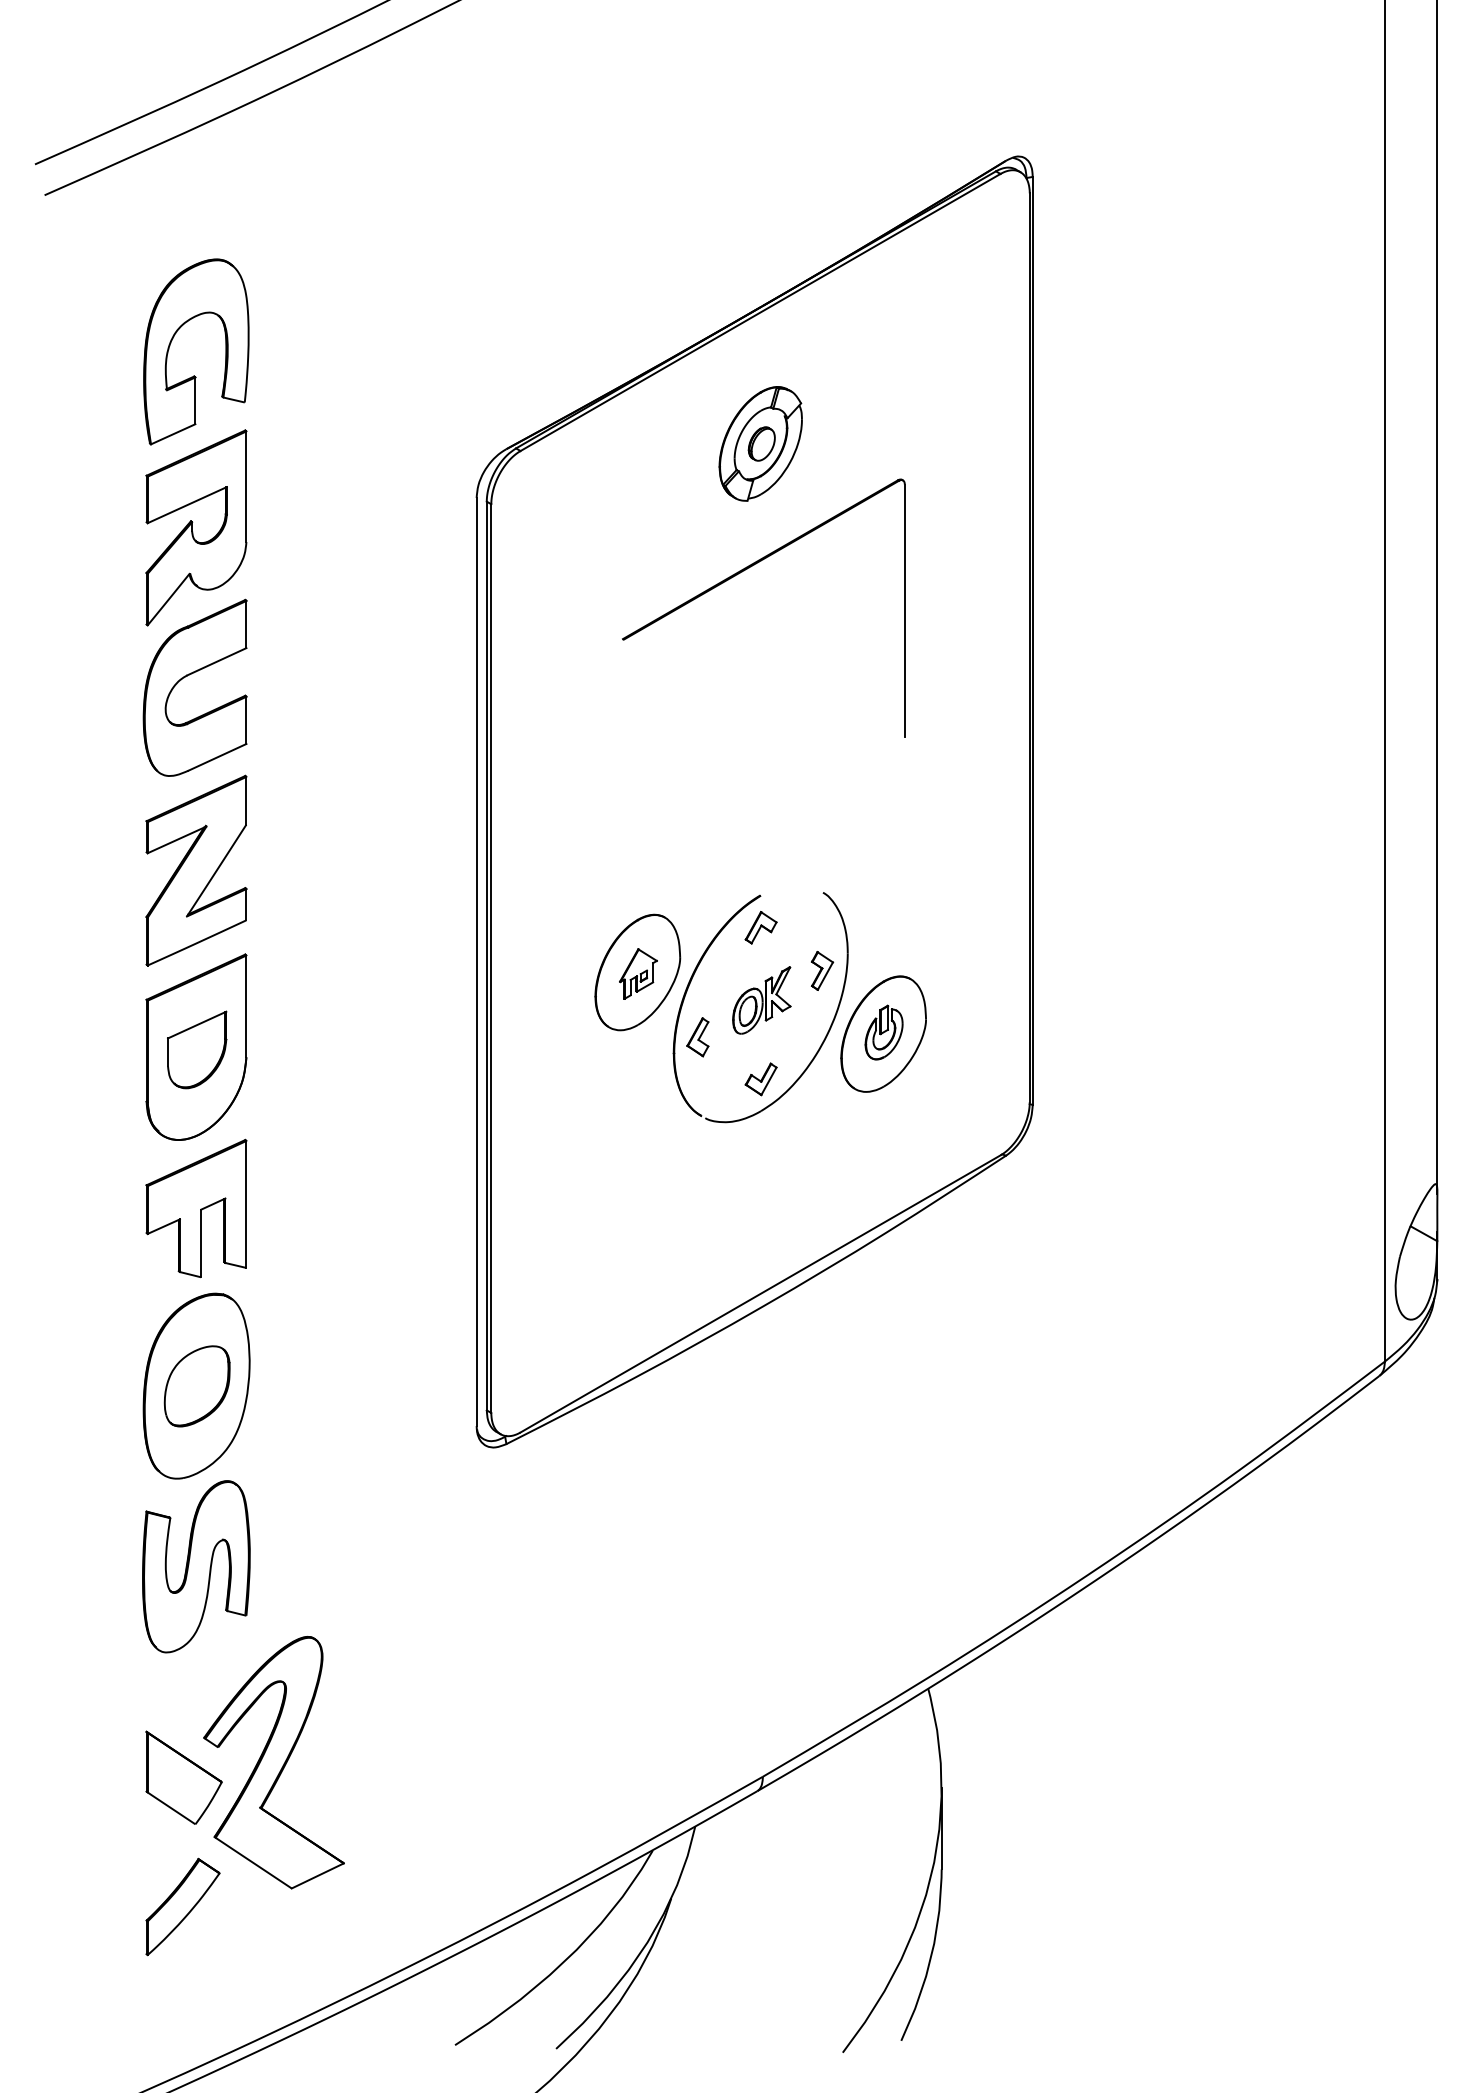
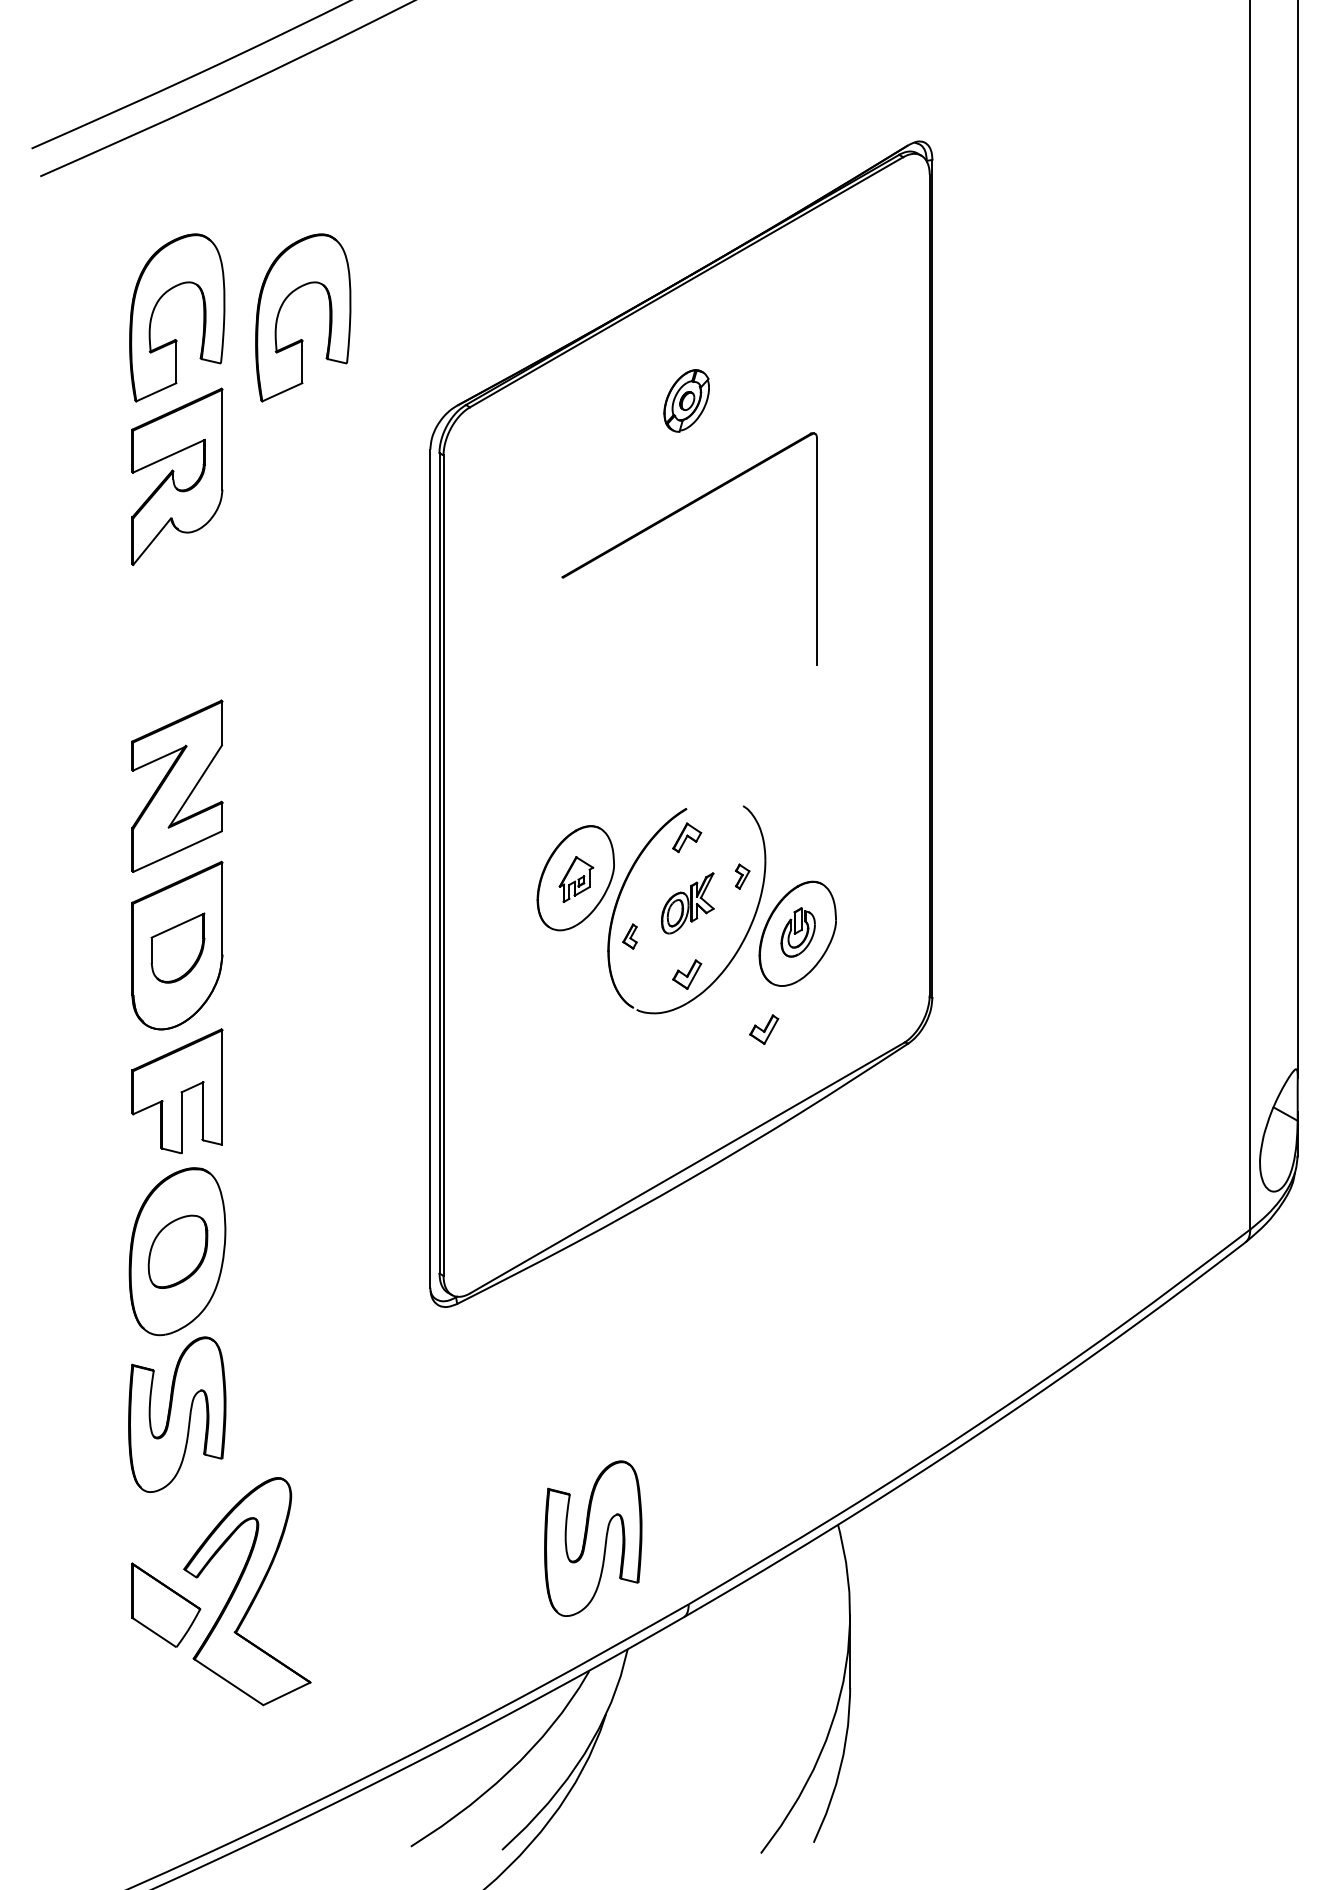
part: (335, 375) -> (302, 339), added
part: (760, 443) -> (686, 400), size x0.6
part: (188, 676) -> (170, 610), removed
part: (822, 970) -> (742, 876), size x0.7
part: (697, 1037) -> (629, 936), size x0.7
part: (846, 1140) -> (764, 1029), added
part: (657, 1703) -> (593, 1538), added
part: (183, 1906) -> (165, 1721), removed

